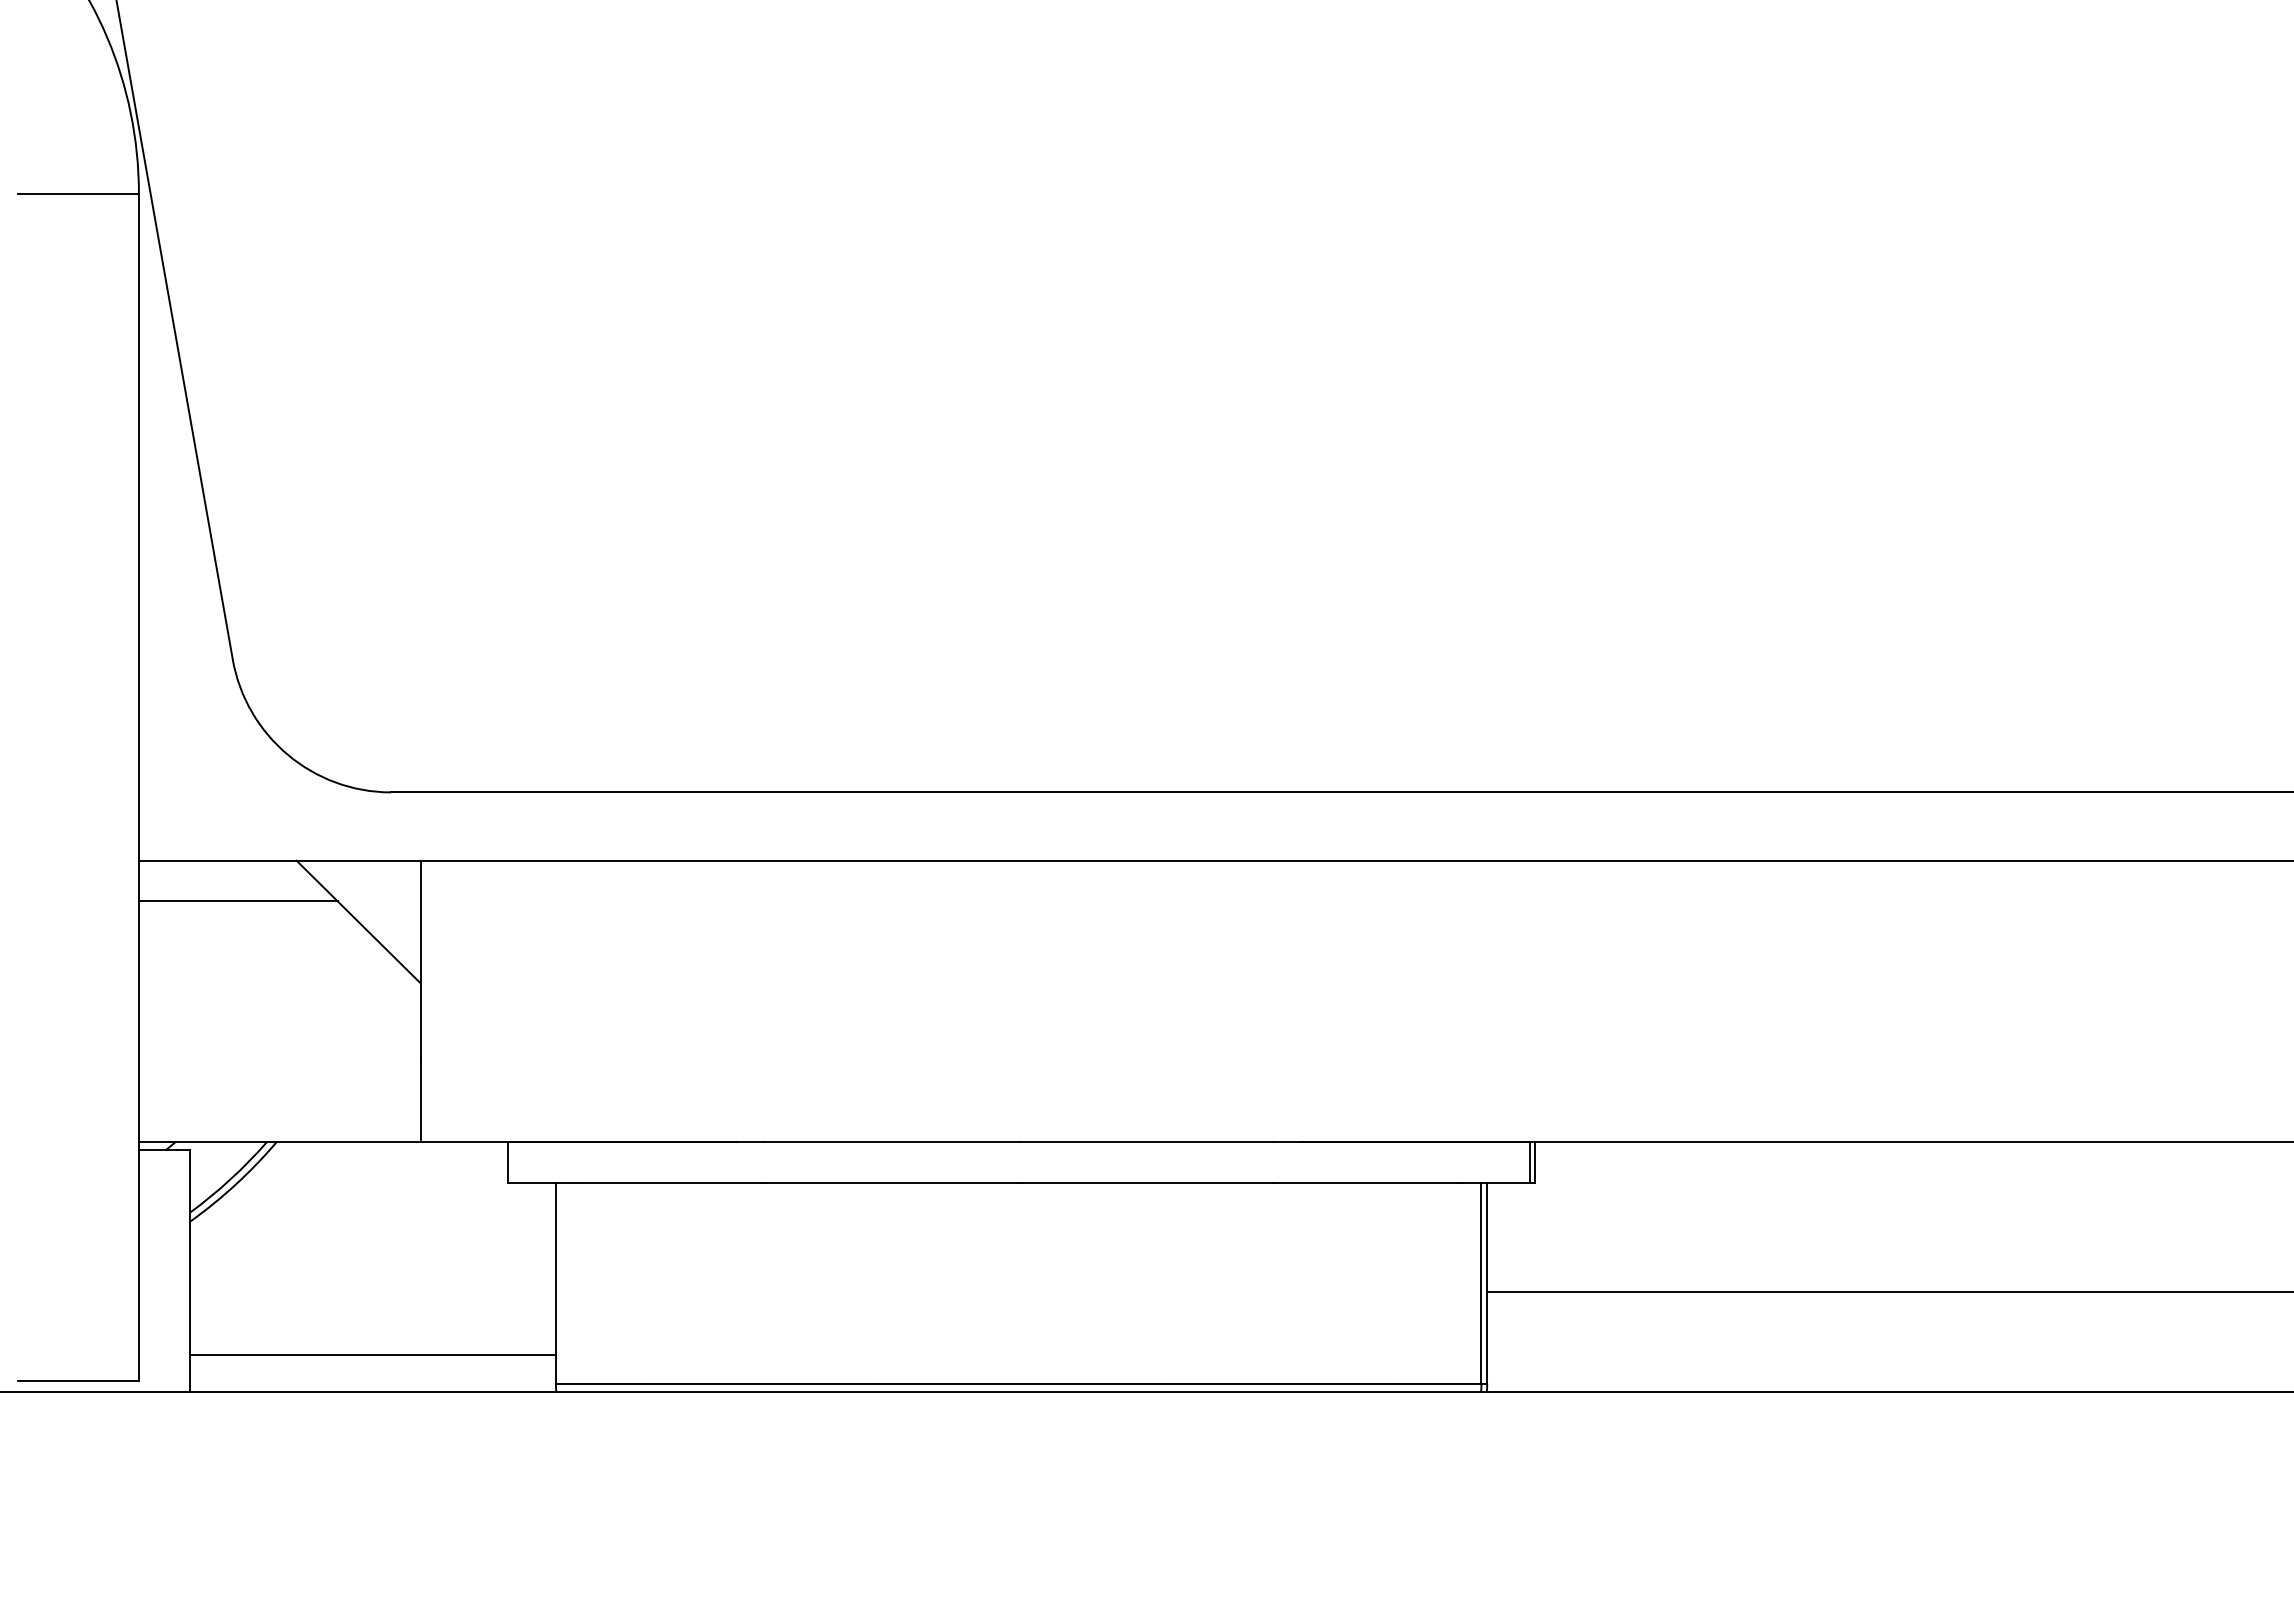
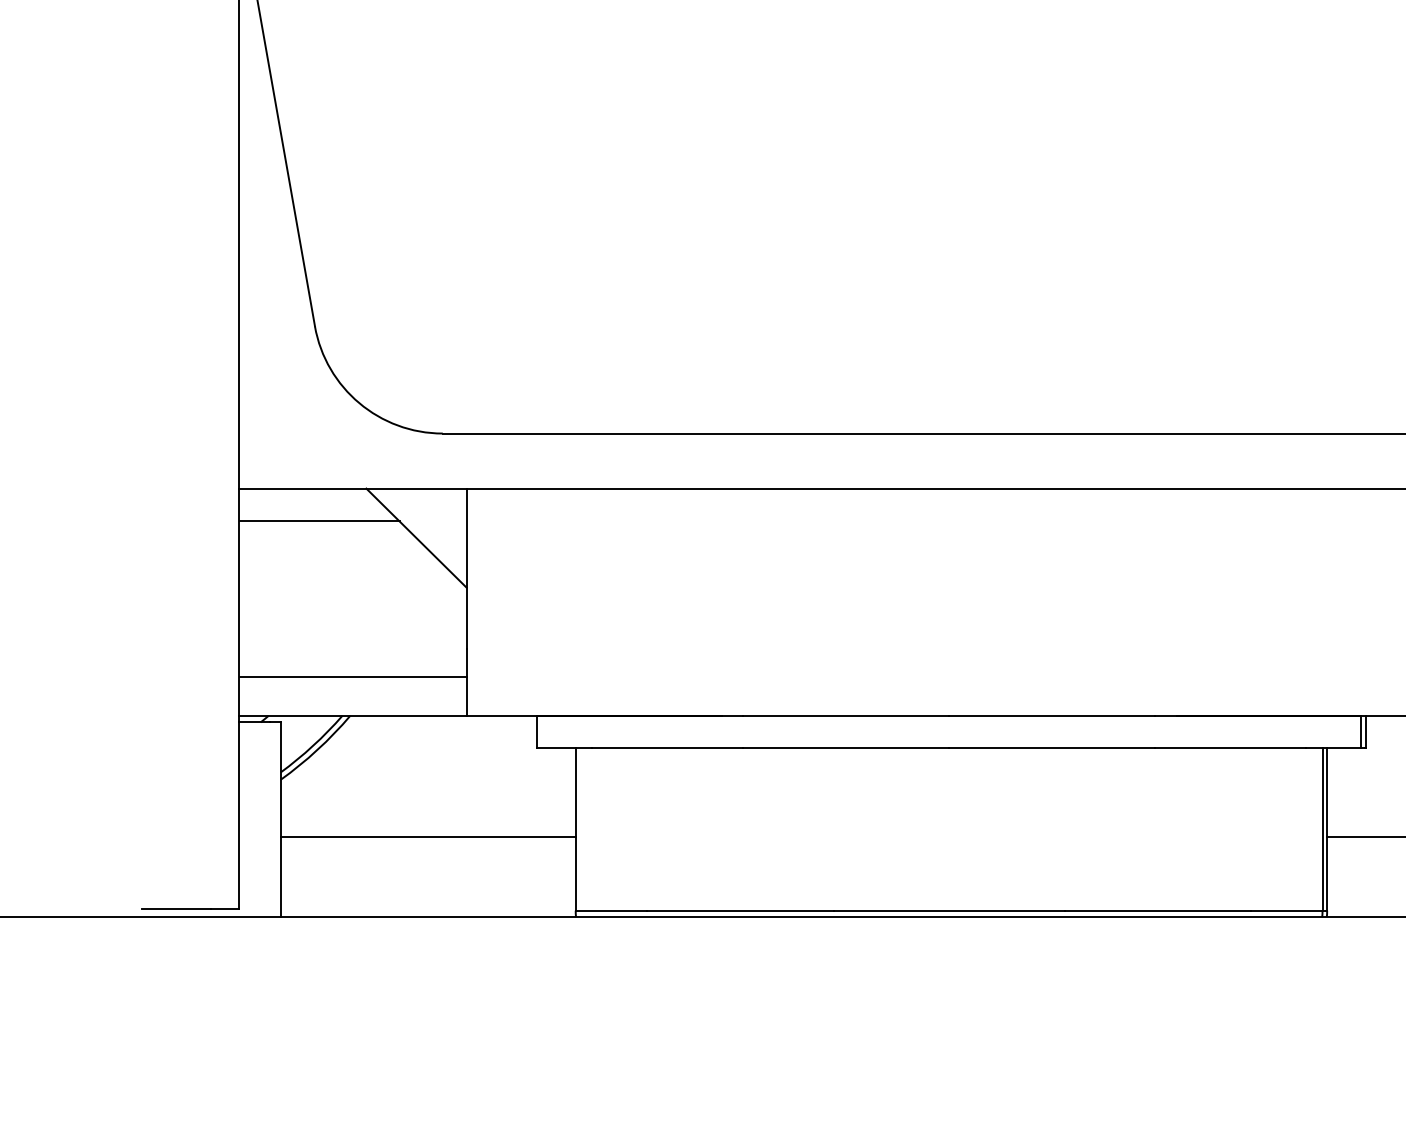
line: (280, 1093) -> (353, 676), added
line: (373, 1354) -> (428, 836), moved

